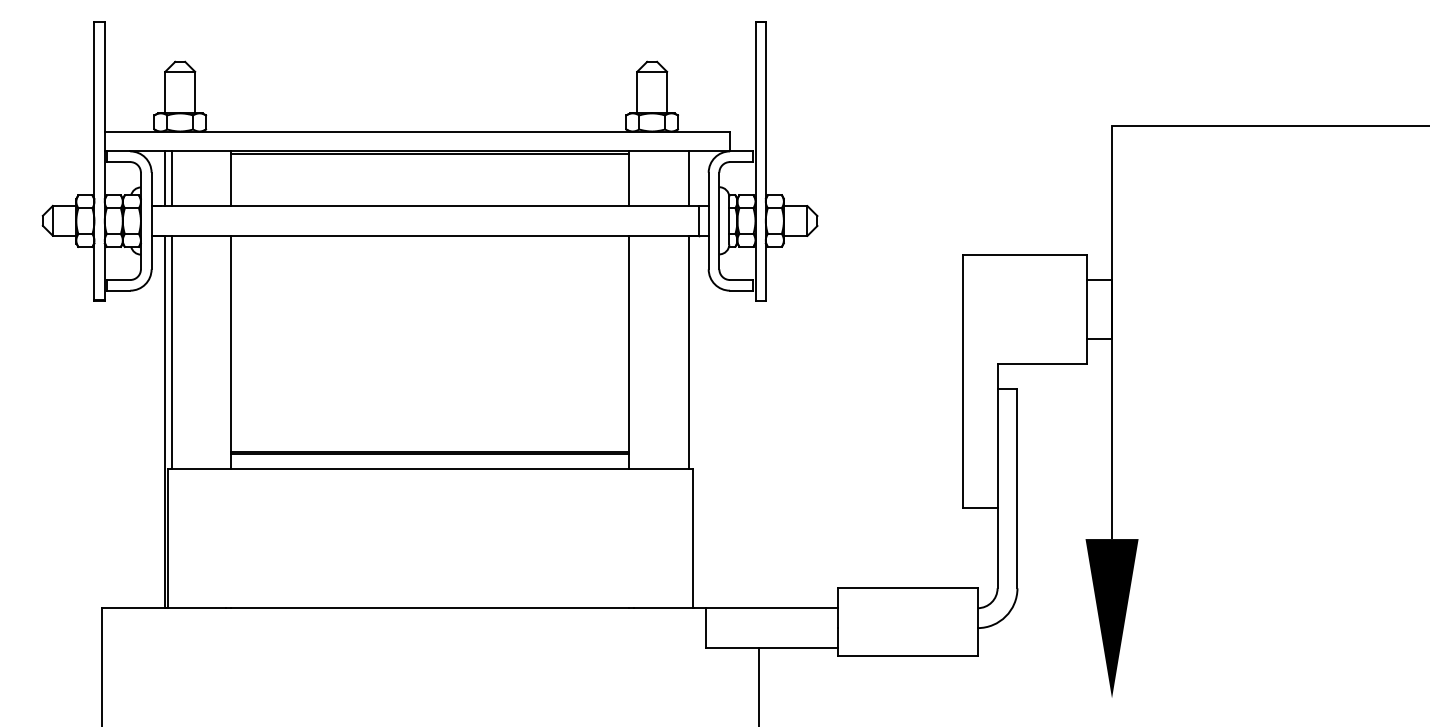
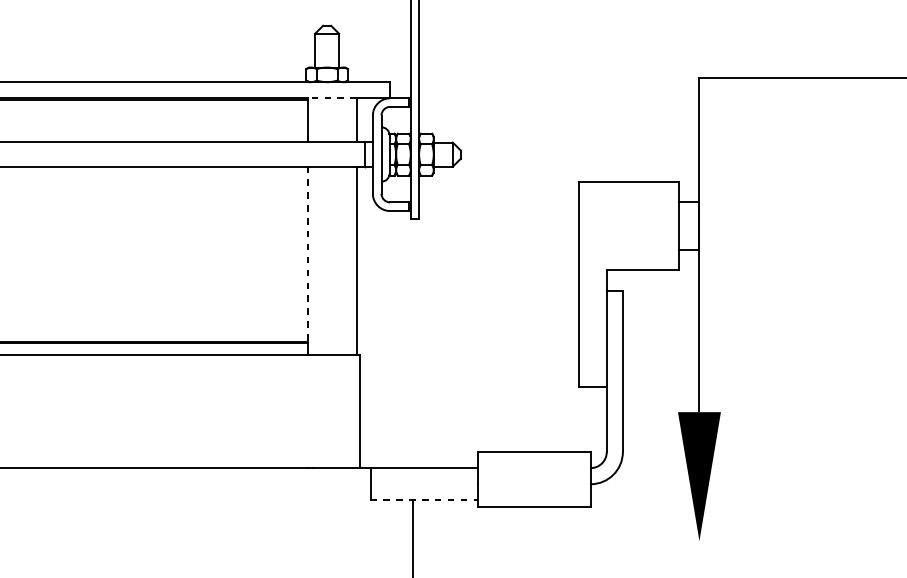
line: (658, 150) -> (332, 97), solid -> dashed
line: (629, 344) -> (308, 254), solid -> dashed
line: (772, 648) -> (424, 500), solid -> dashed

